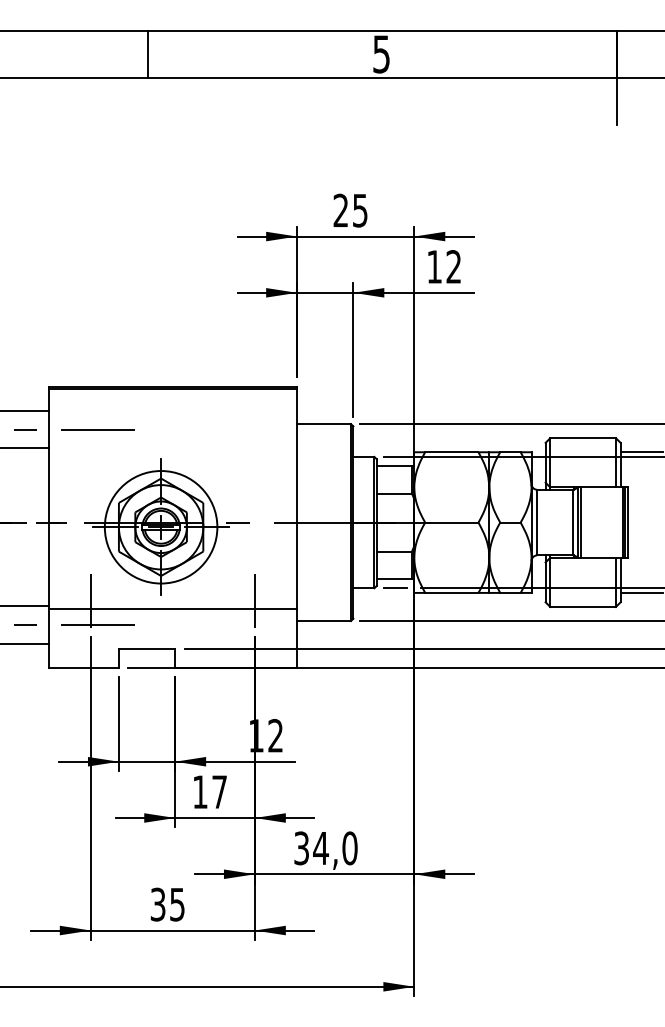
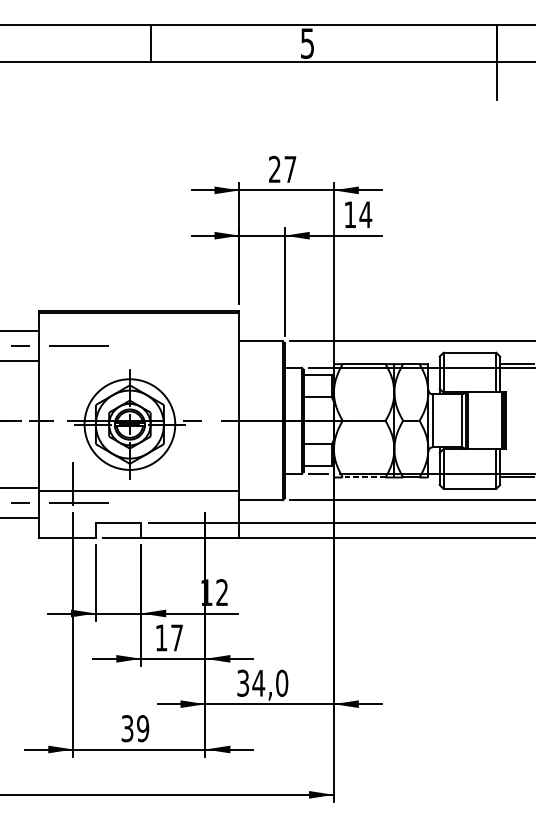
line: (147, 53) -> (151, 42), moved
text: (360, 210) -> (290, 169), 25 -> 27
text: (453, 266) -> (365, 214), 12 -> 14
line: (451, 592) -> (363, 477), solid -> dashed
line: (254, 601) -> (205, 484), removed
text: (176, 904) -> (142, 728), 35 -> 39

